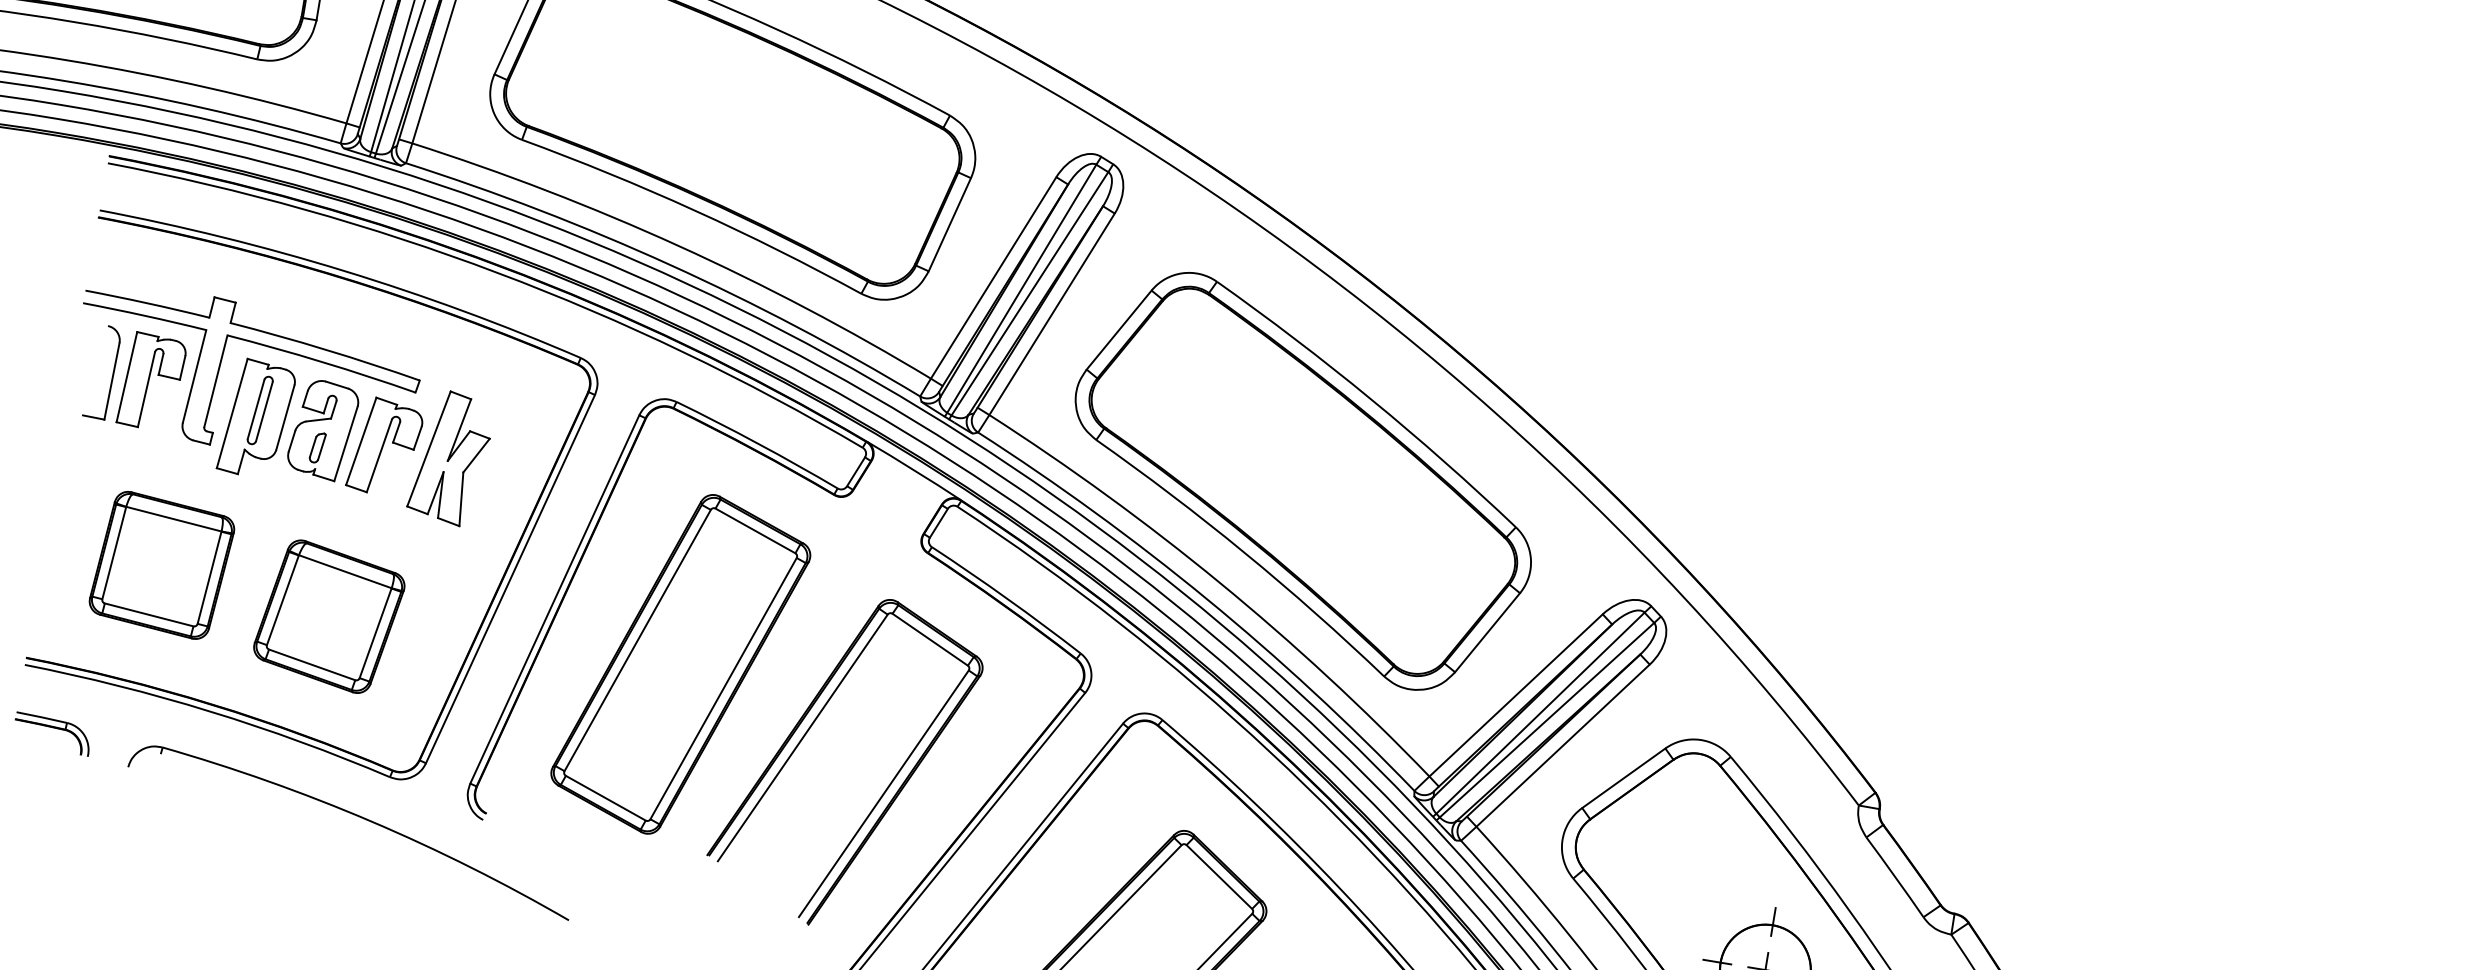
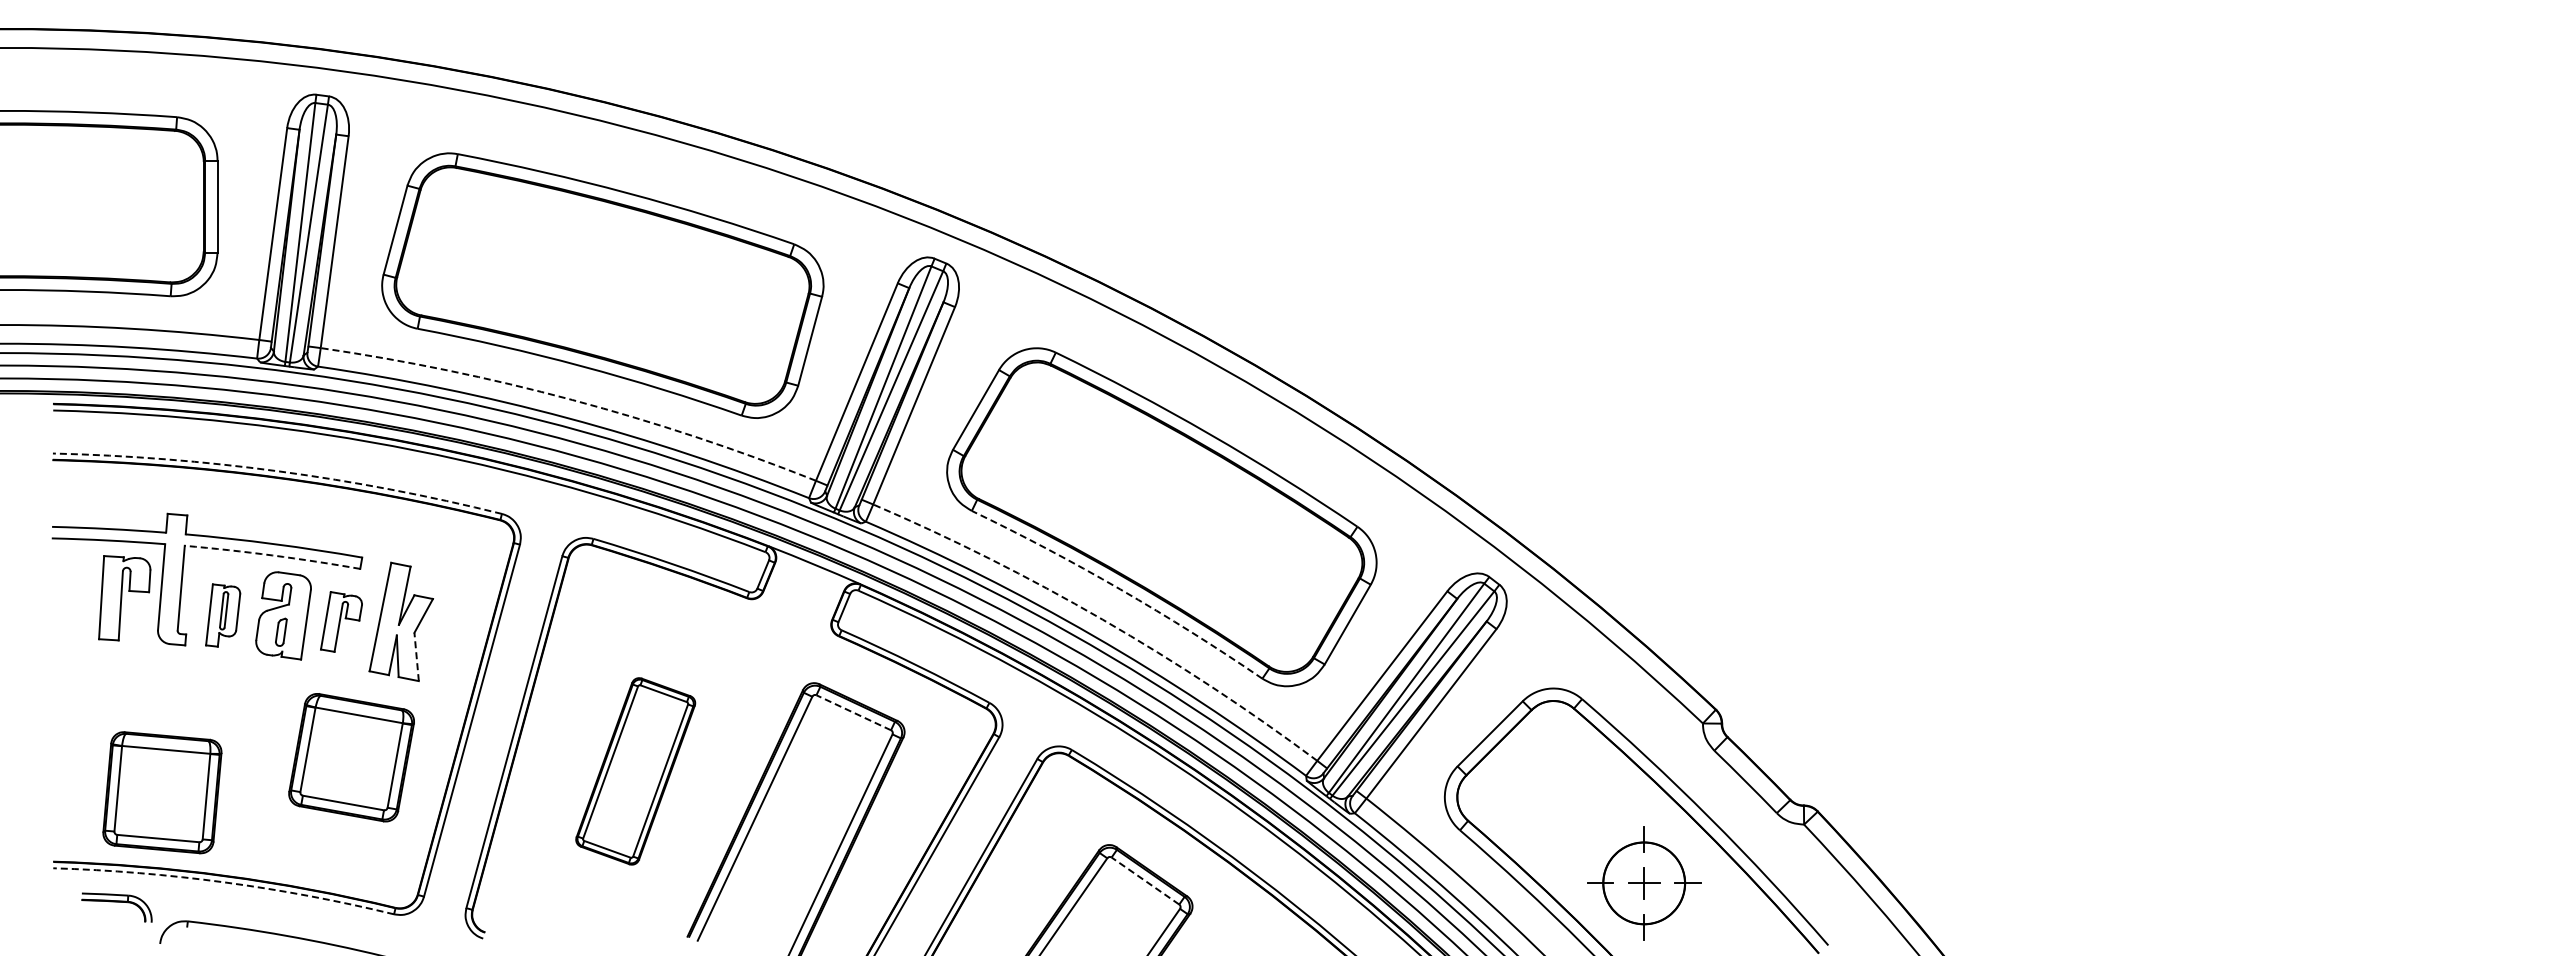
arc: (678, 245) -> (572, 399), solid -> dashed
arc: (344, 271) -> (279, 471), solid -> dashed
arc: (321, 361) -> (272, 555), solid -> dashed
part: (112, 373) -> (88, 596), removed
part: (256, 418) -> (222, 615), size x0.6
part: (385, 446) -> (341, 621), size x0.7
line: (461, 498) -> (416, 656), solid -> dashed
arc: (1244, 553) -> (1120, 589), solid -> dashed
part: (162, 565) -> (162, 792), moved
arc: (1219, 582) -> (1102, 619), solid -> dashed
part: (329, 616) -> (351, 757), moved
line: (930, 639) -> (853, 712), solid -> dashed
part: (680, 664) -> (635, 771), size x0.6
arc: (209, 711) -> (224, 882), solid -> dashed
part: (51, 733) -> (116, 907), moved
line: (1219, 876) -> (1145, 880), solid -> dashed

